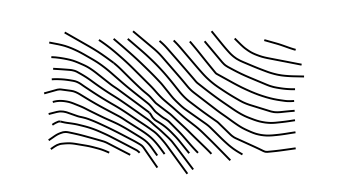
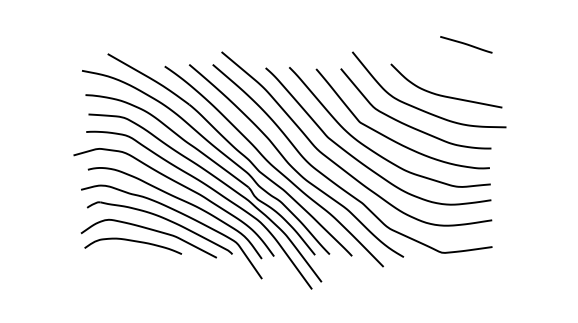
line: (279, 44) -> (465, 44), moved

